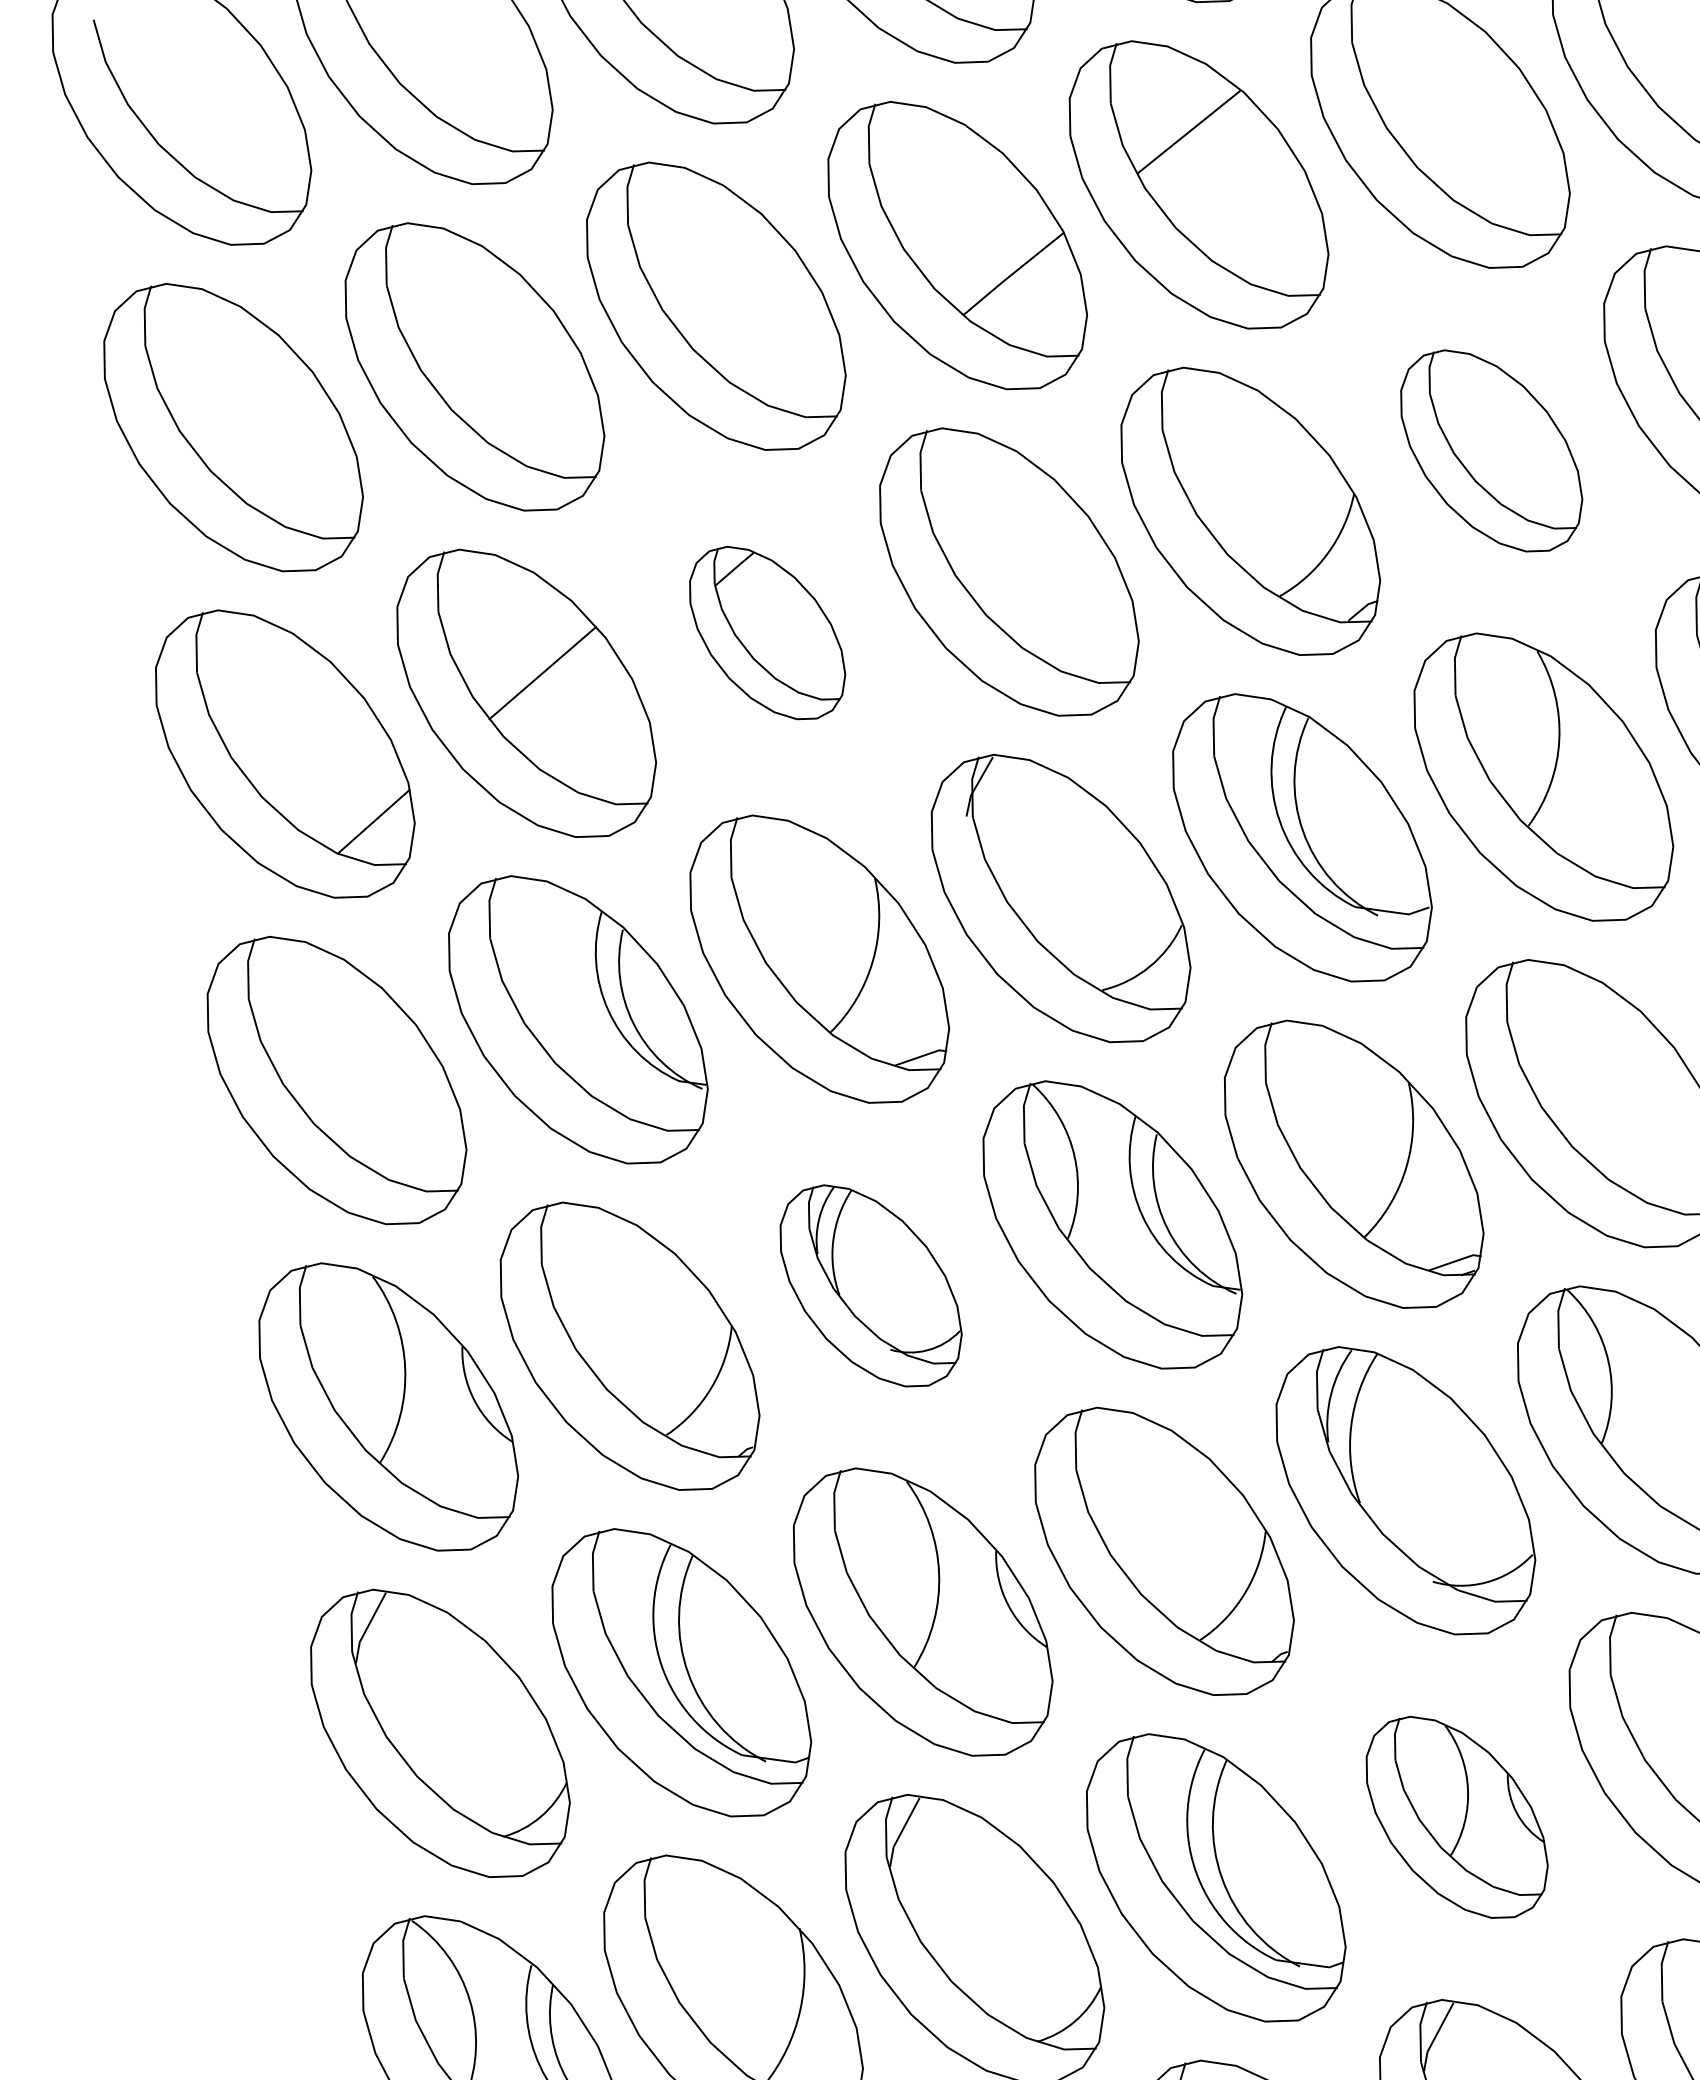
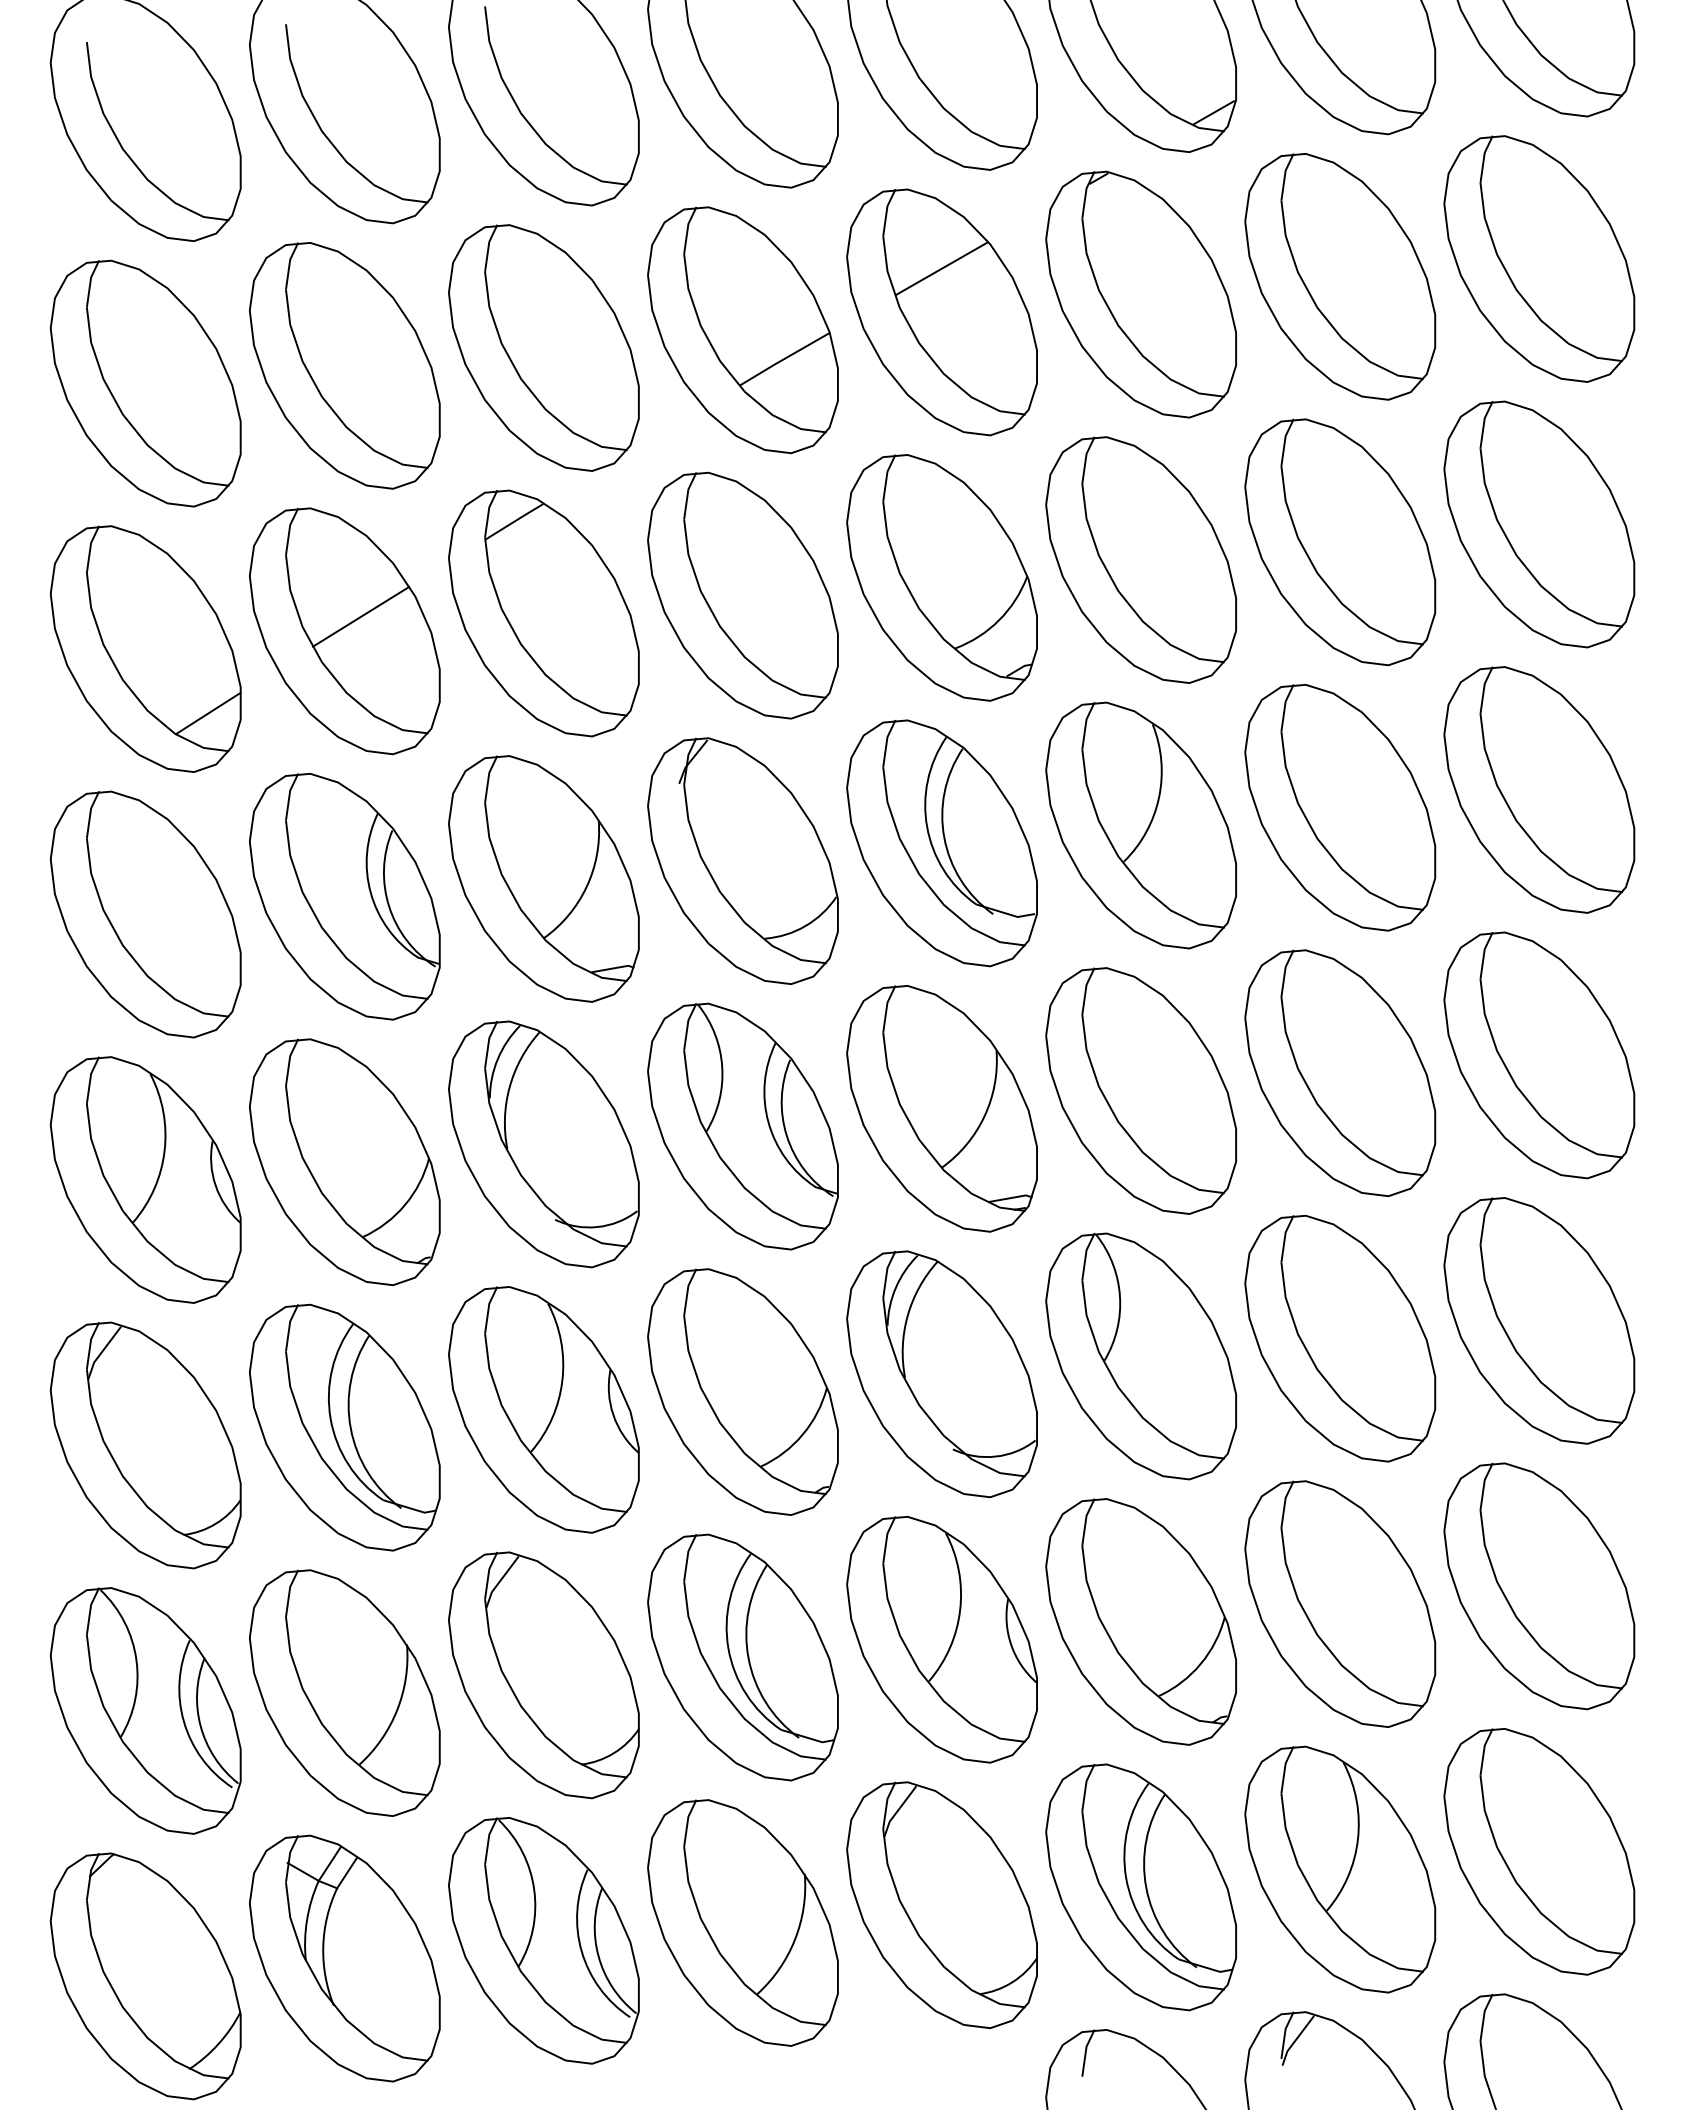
part: (1490, 450) -> (1140, 559), size x1.43
part: (766, 633) -> (543, 613), size x1.67
part: (869, 1286) -> (543, 1144), size x1.43
part: (1455, 1817) -> (941, 1639), size x1.43

